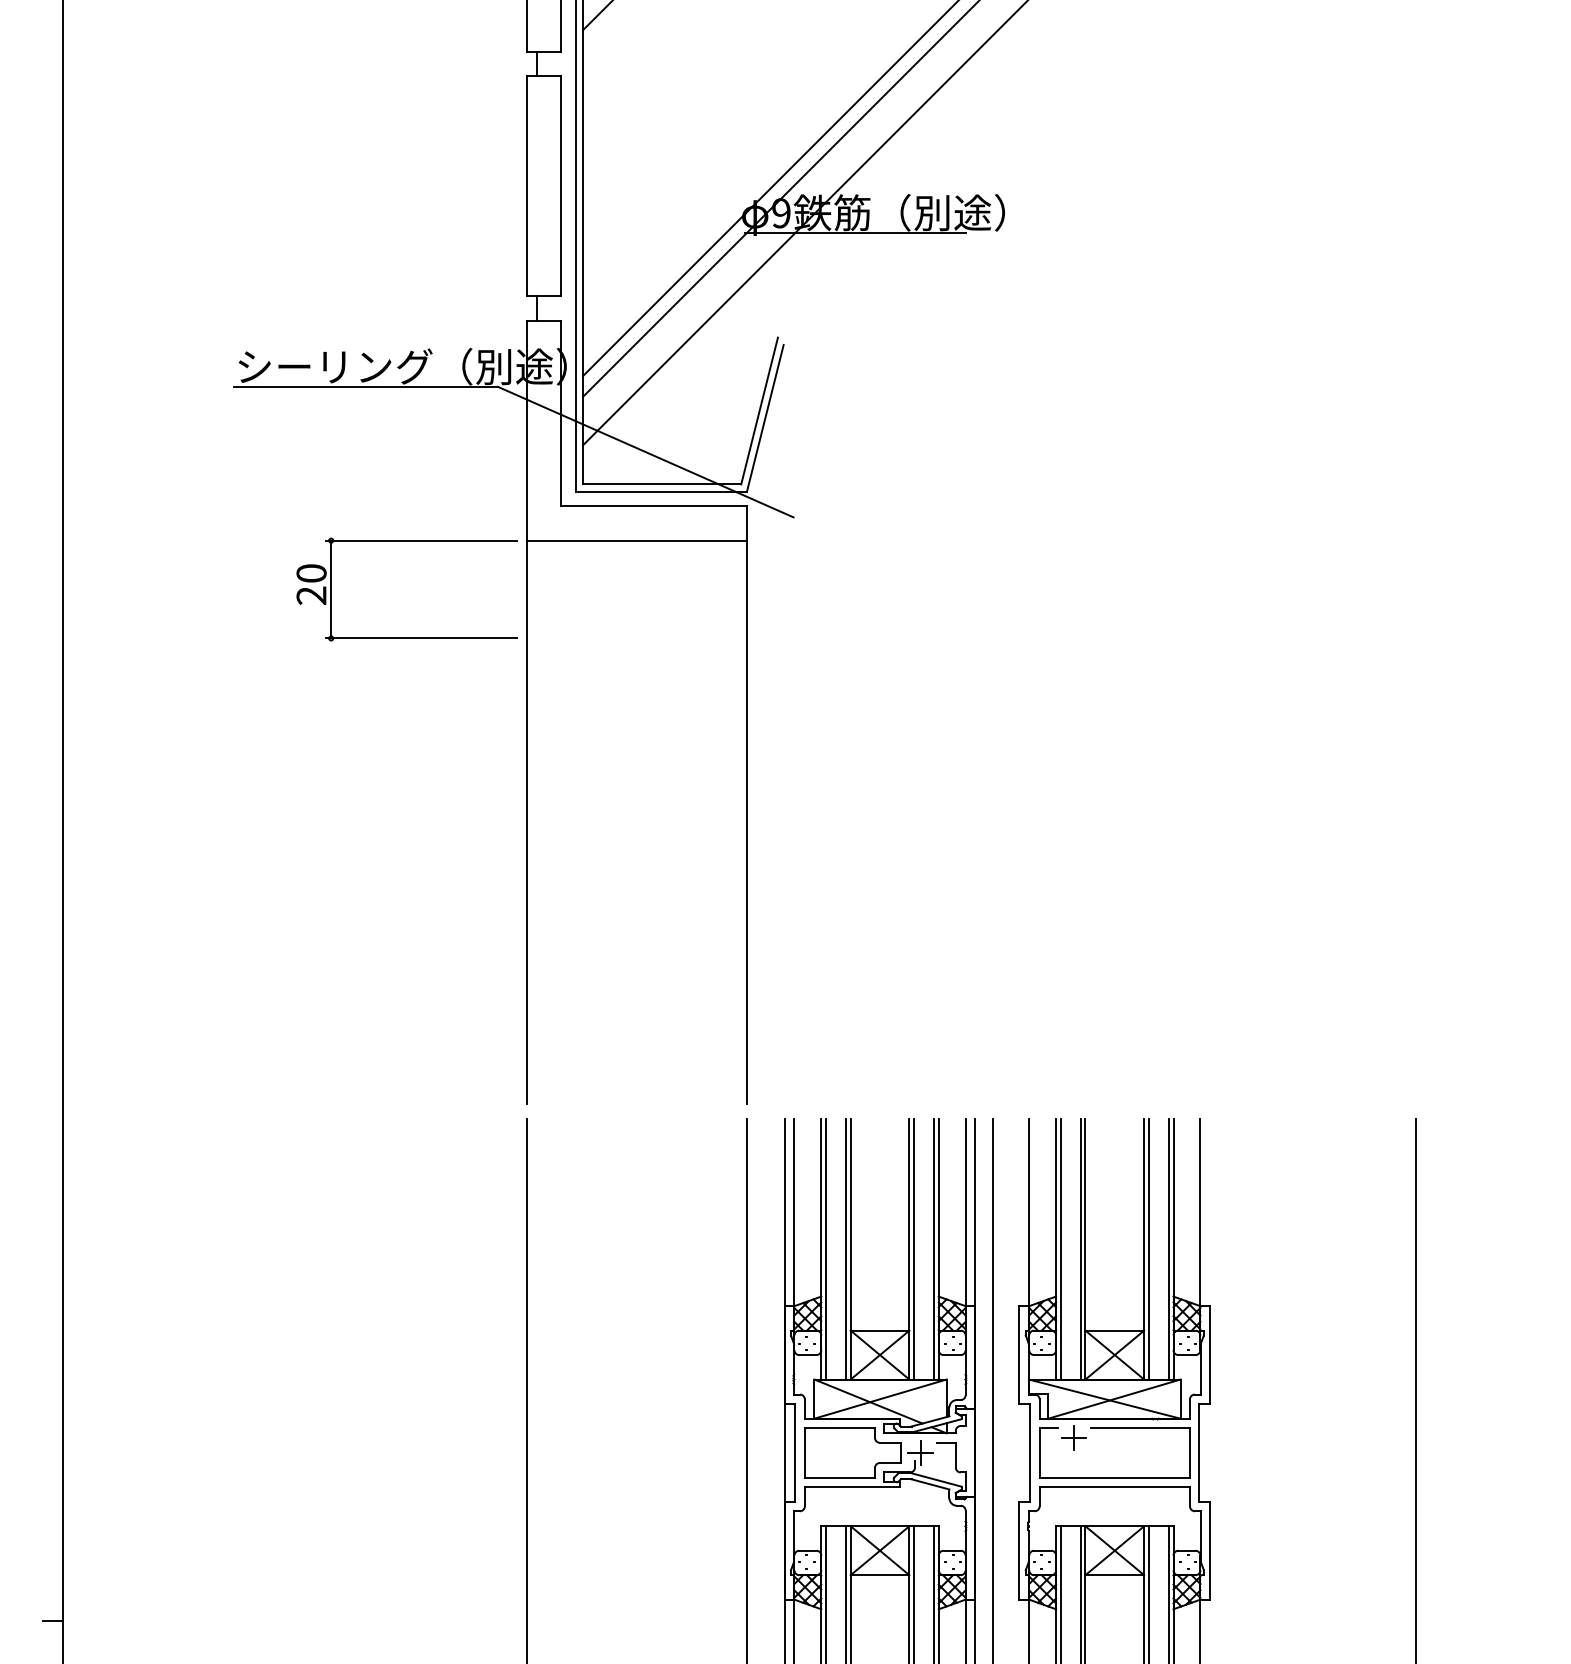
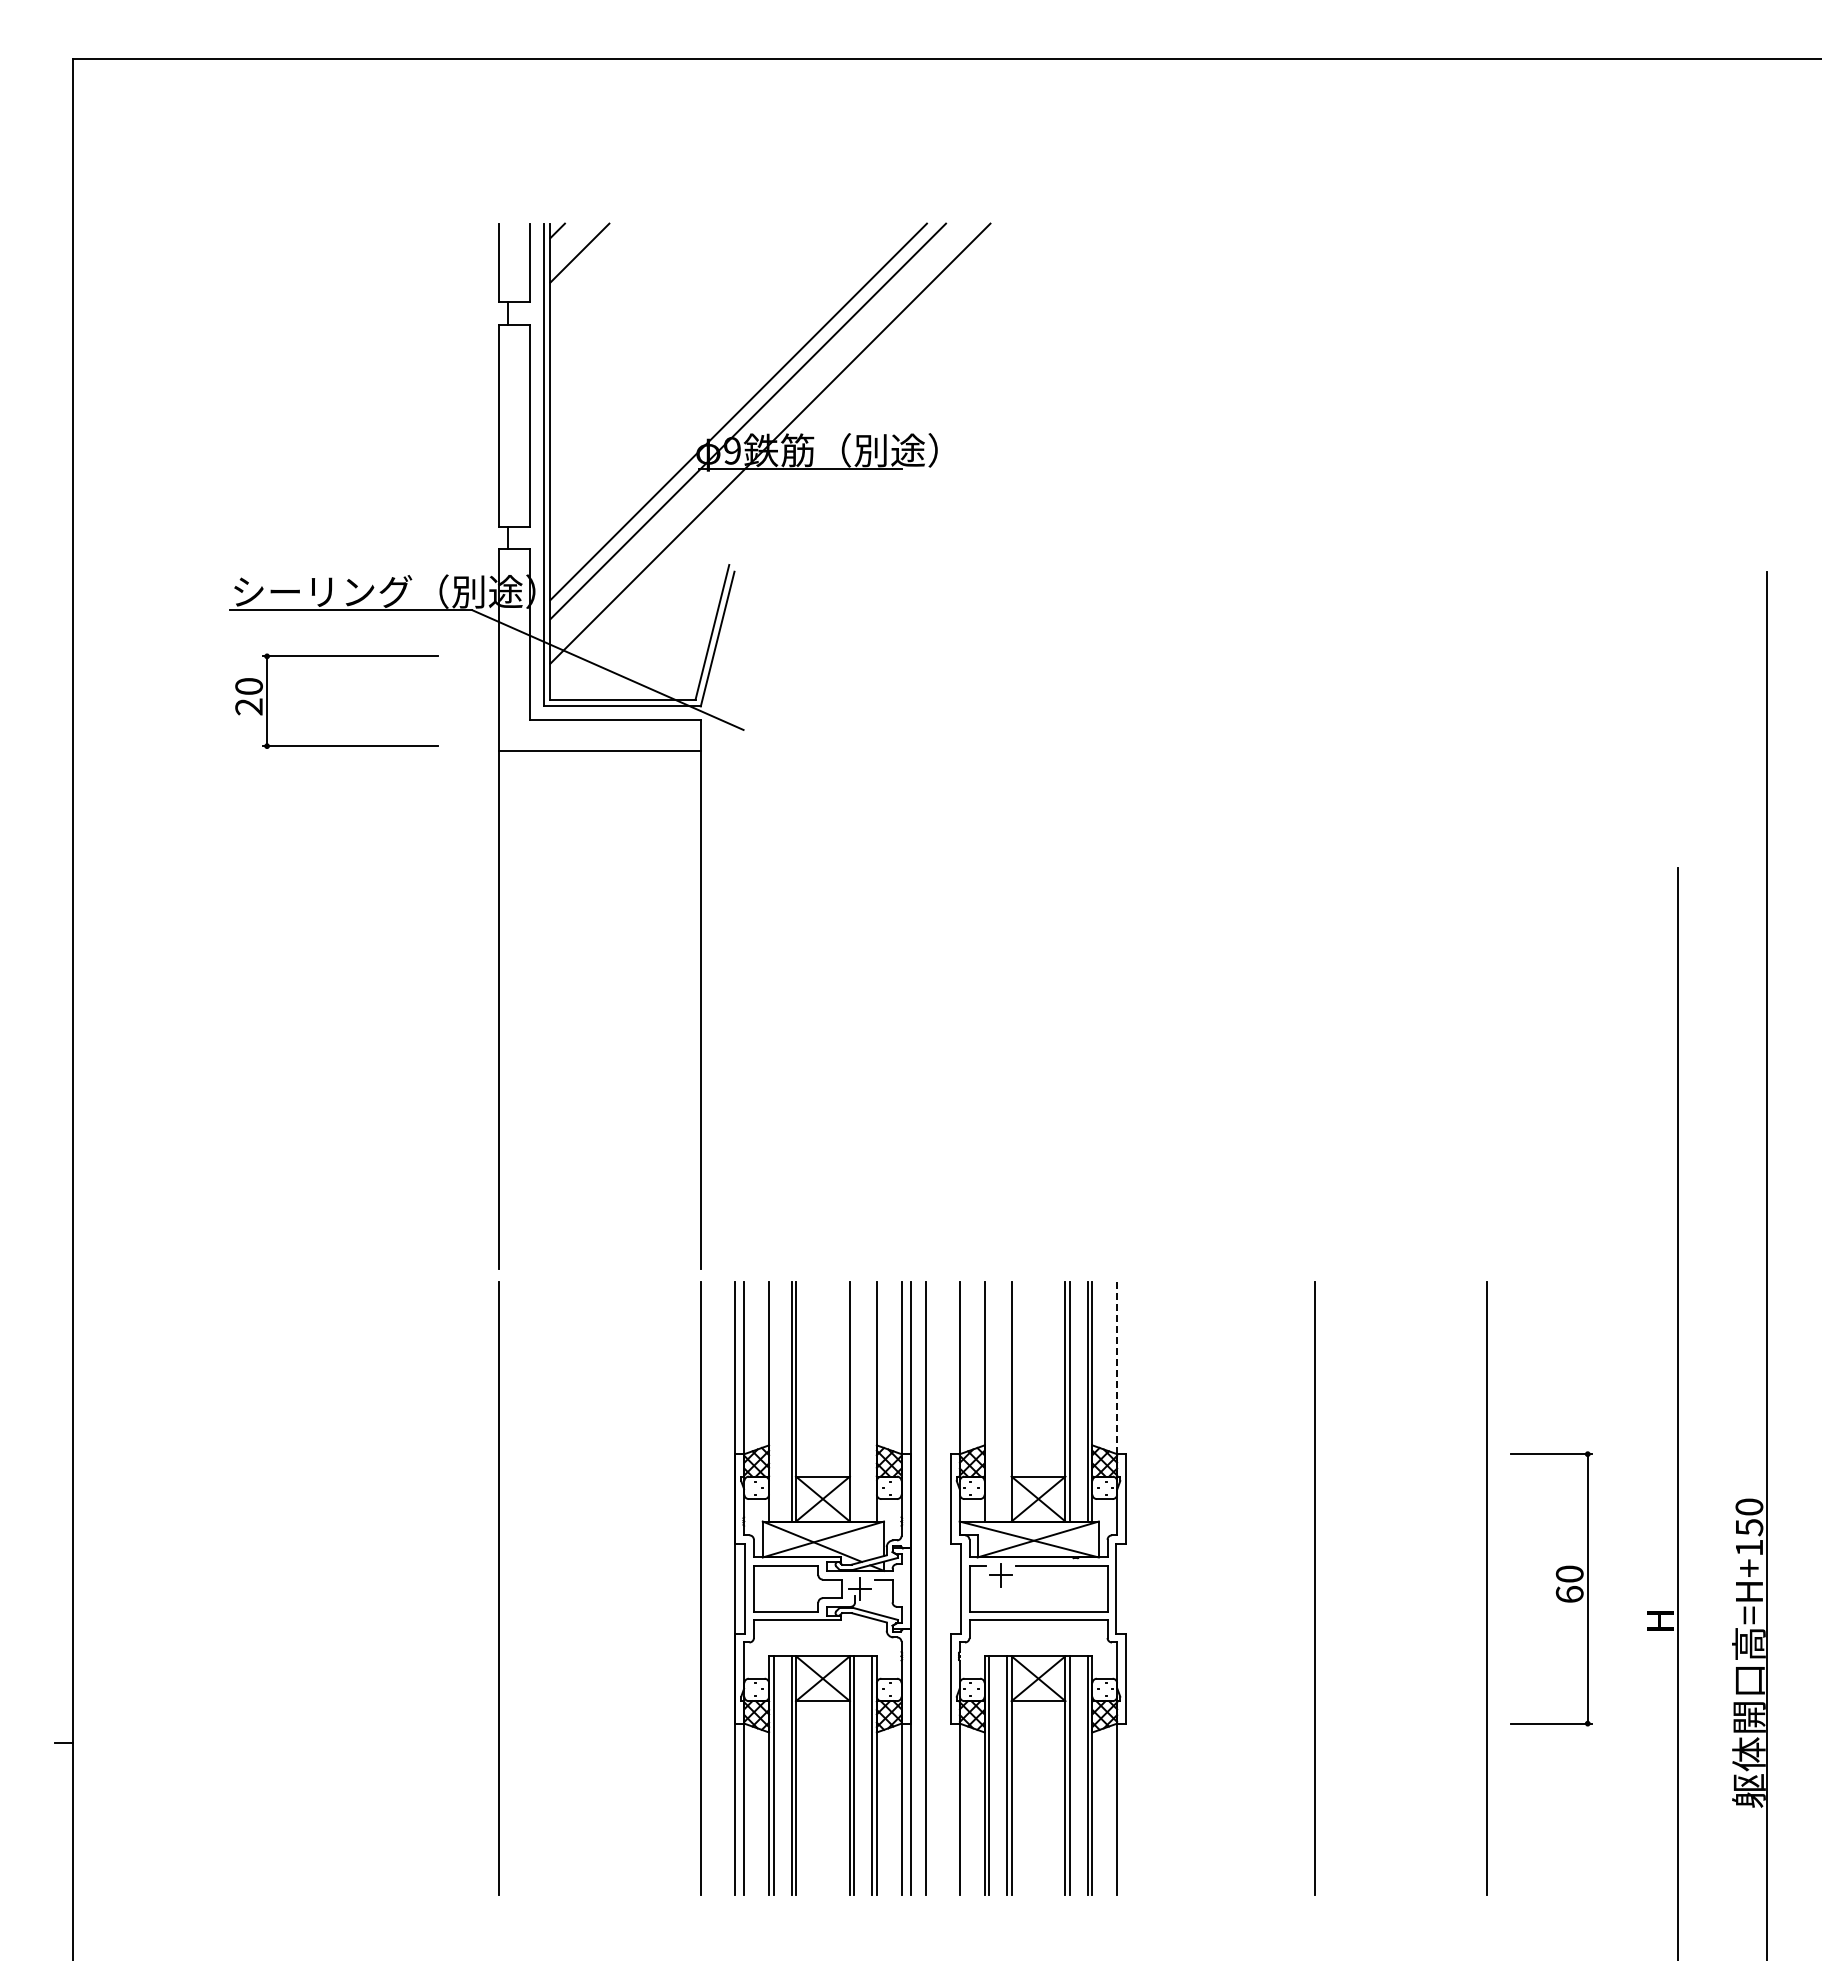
part: (406, 540) -> (336, 656), moved
line: (1200, 1213) -> (1117, 1369), solid -> dashed
line: (826, 1248) -> (773, 1401), removed
line: (914, 1248) -> (854, 1401), removed
line: (933, 1248) -> (872, 1401), removed
line: (1061, 1248) -> (989, 1401), removed
line: (1081, 1248) -> (1007, 1401), removed

